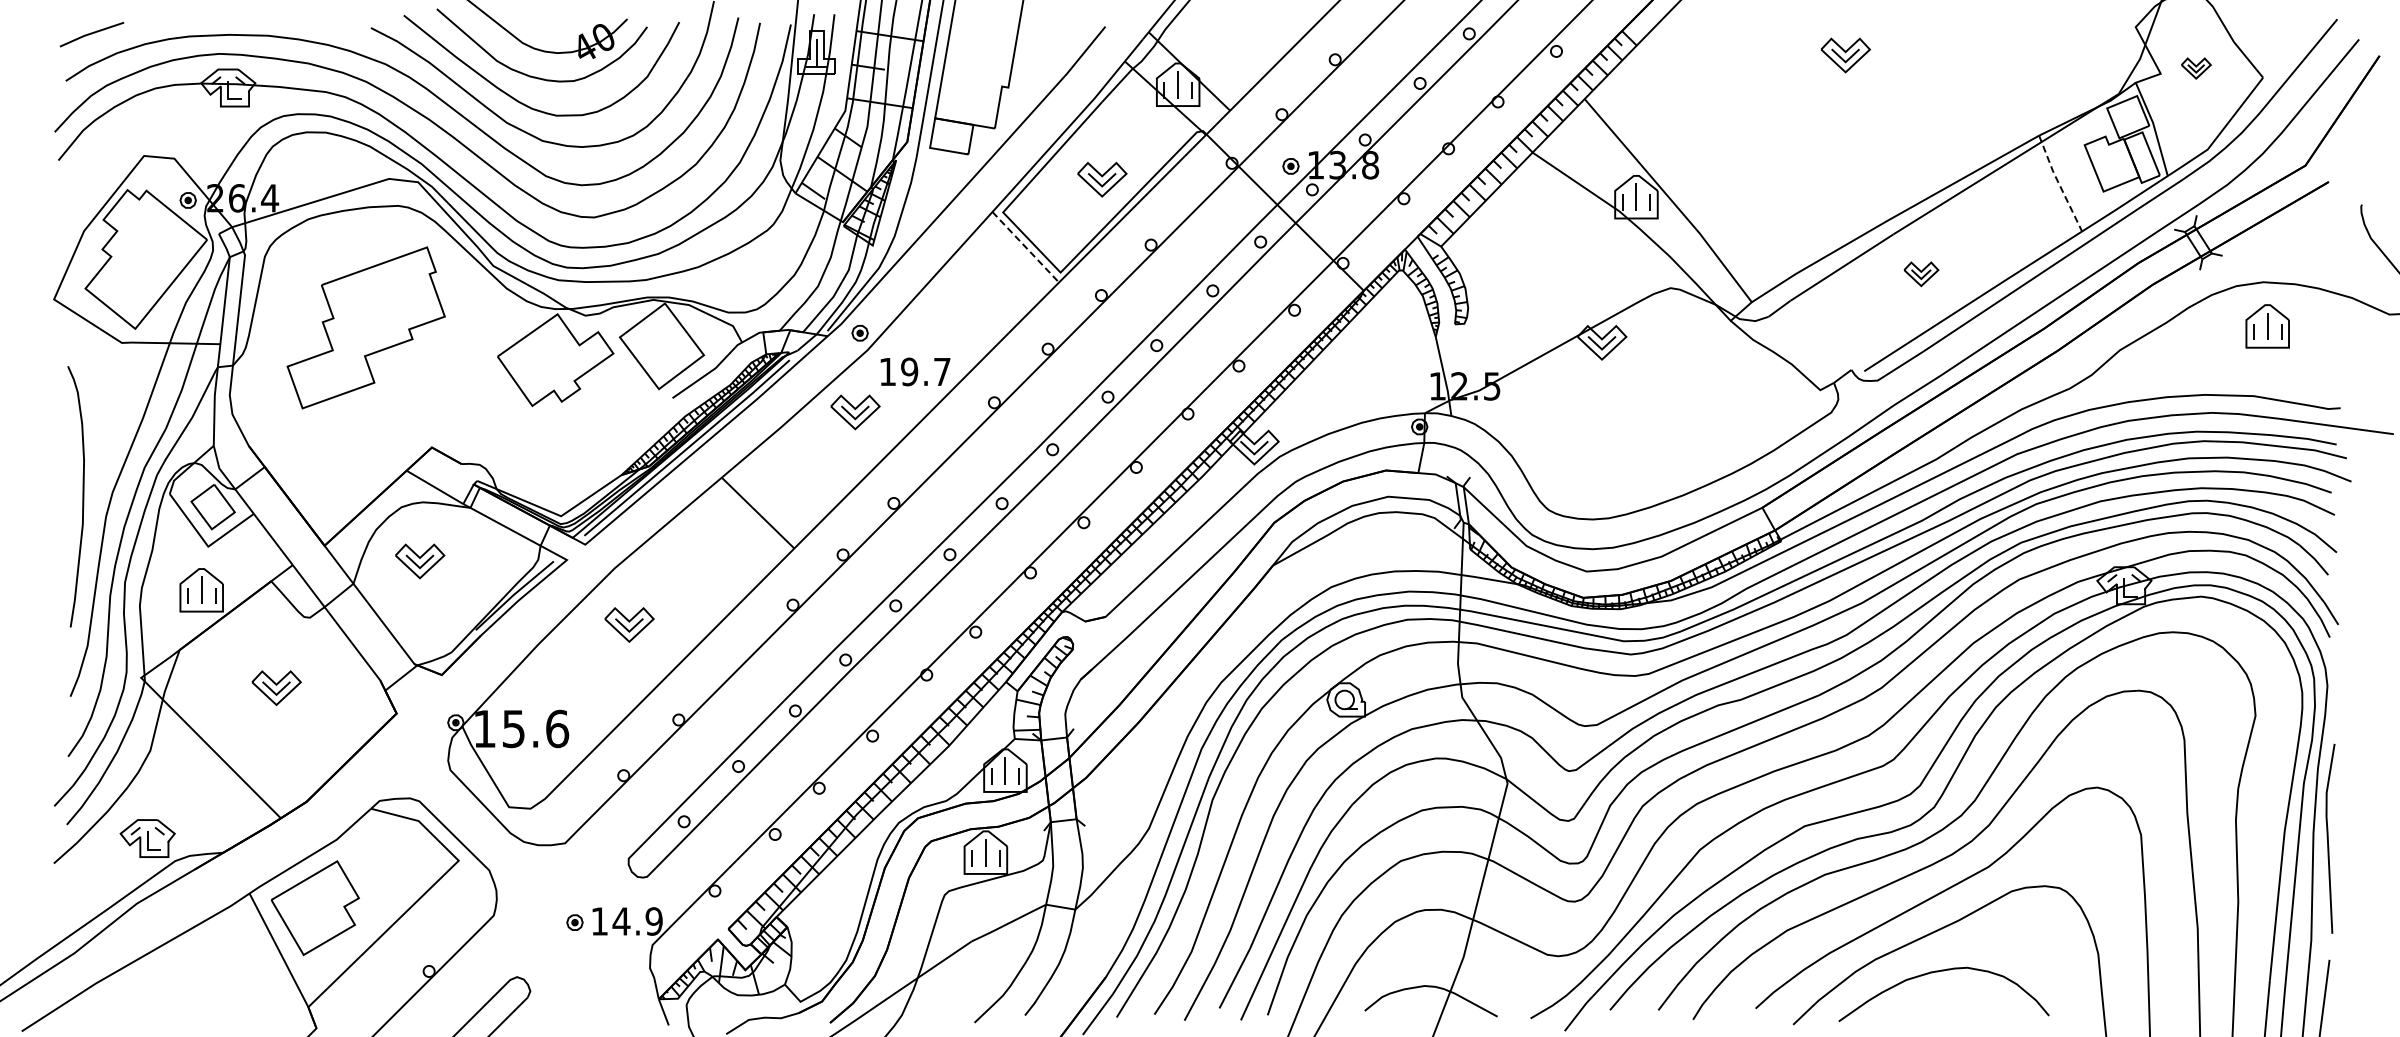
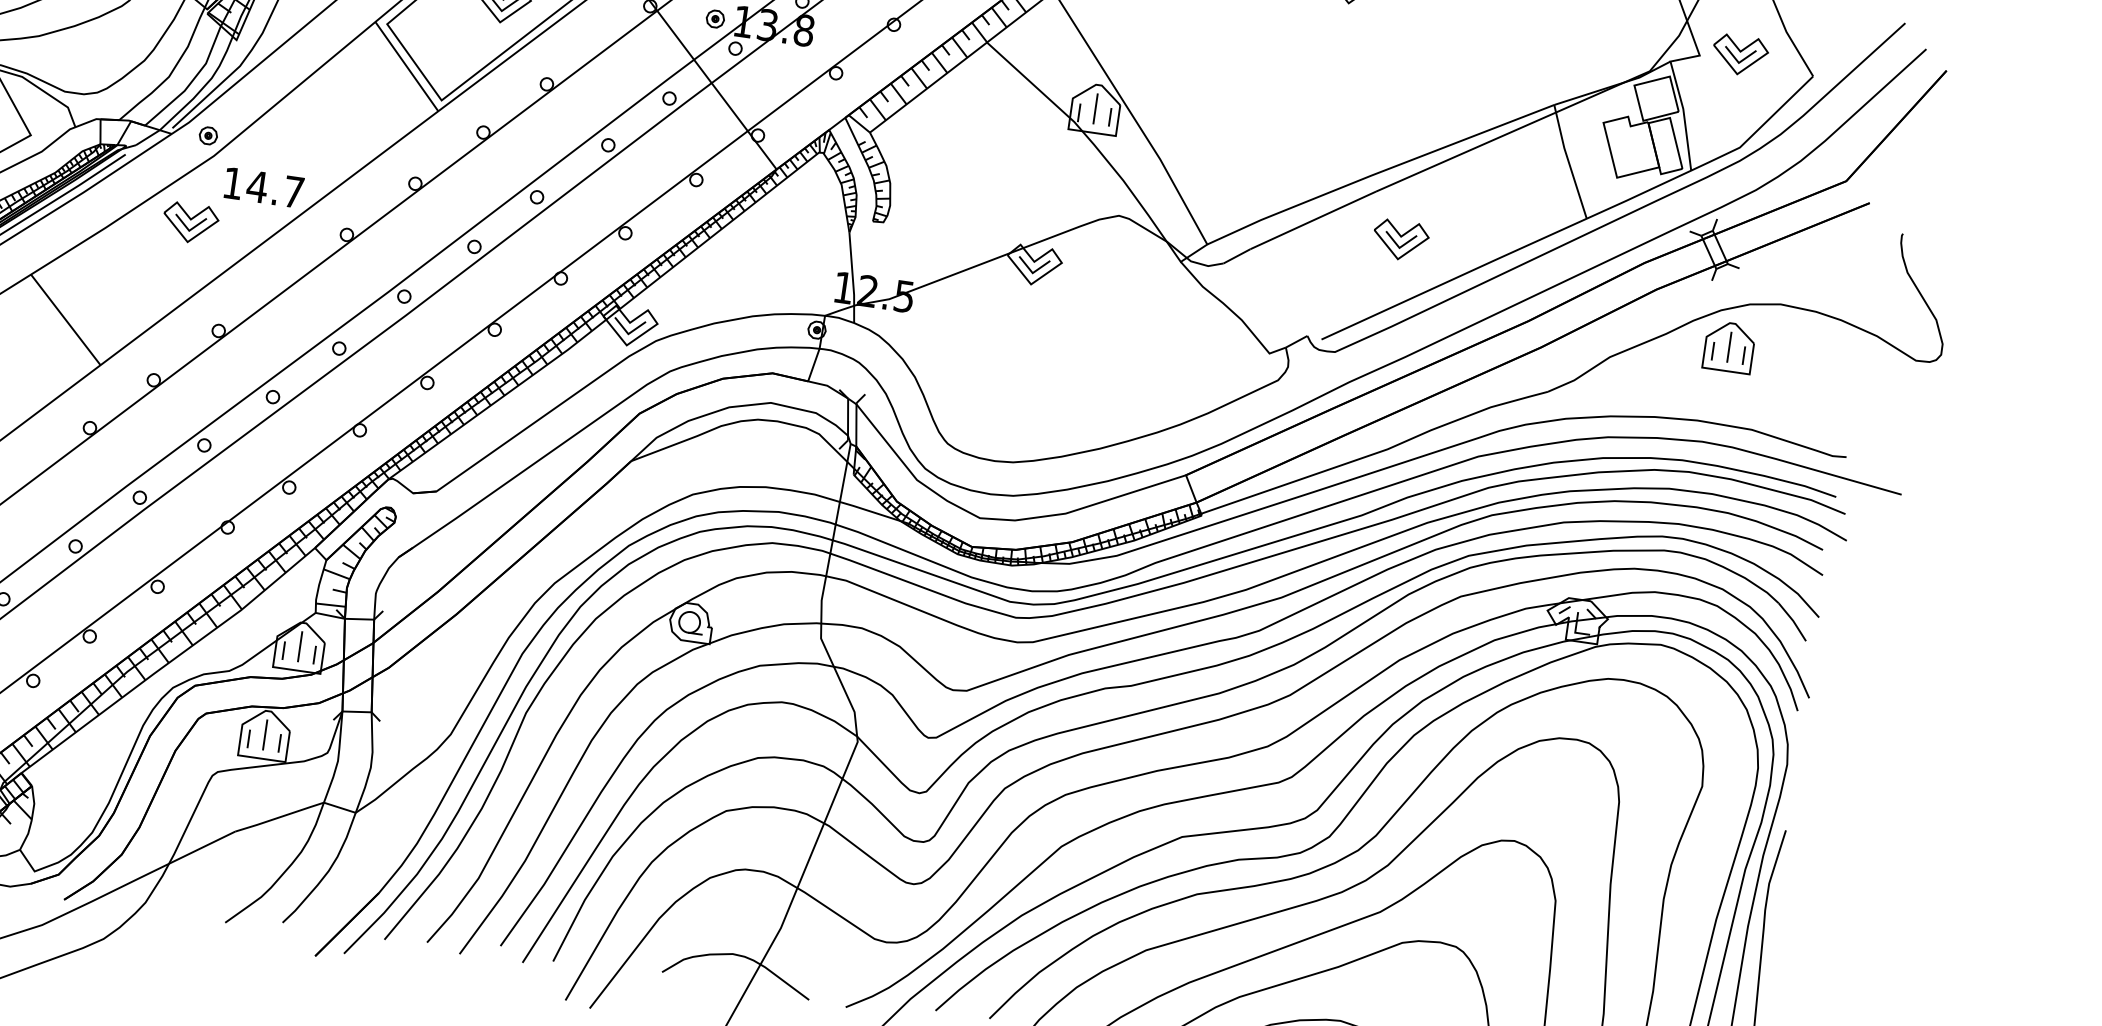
part: (2196, 68) -> (1740, 55), size x1.67
line: (2059, 183) -> (1569, 161), dashed -> solid
line: (1026, 247) -> (407, 67), dashed -> solid
part: (1921, 274) -> (1400, 240), size x1.43
part: (2267, 326) -> (1729, 347), moved
text: (909, 371) -> (257, 186), 19.7 -> 14.7

